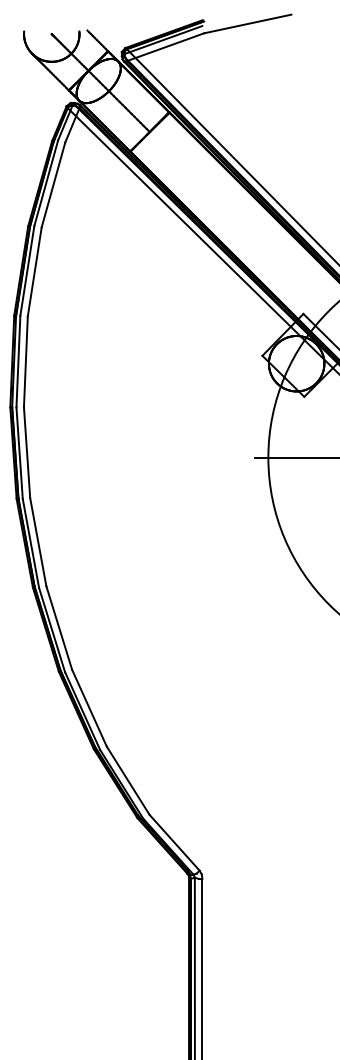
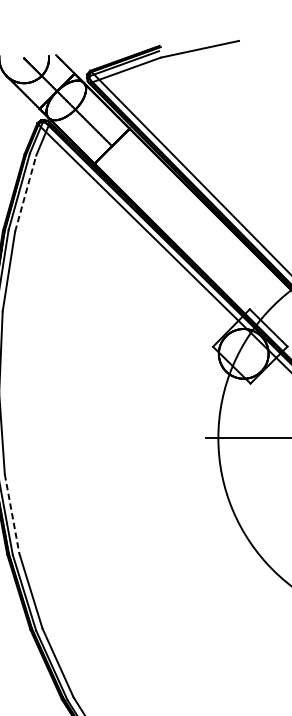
line: (53, 184) -> (25, 193), solid -> dashed
line: (38, 542) -> (12, 514), solid -> dashed

